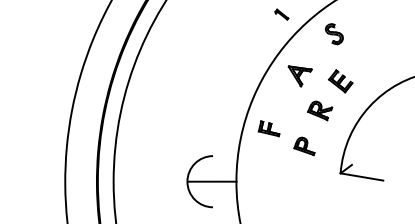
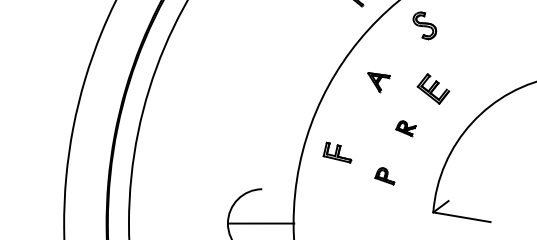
part: (299, 76) -> (378, 82), size x0.7
part: (320, 110) -> (406, 128), size x0.6
part: (304, 146) -> (384, 176), size x0.7

